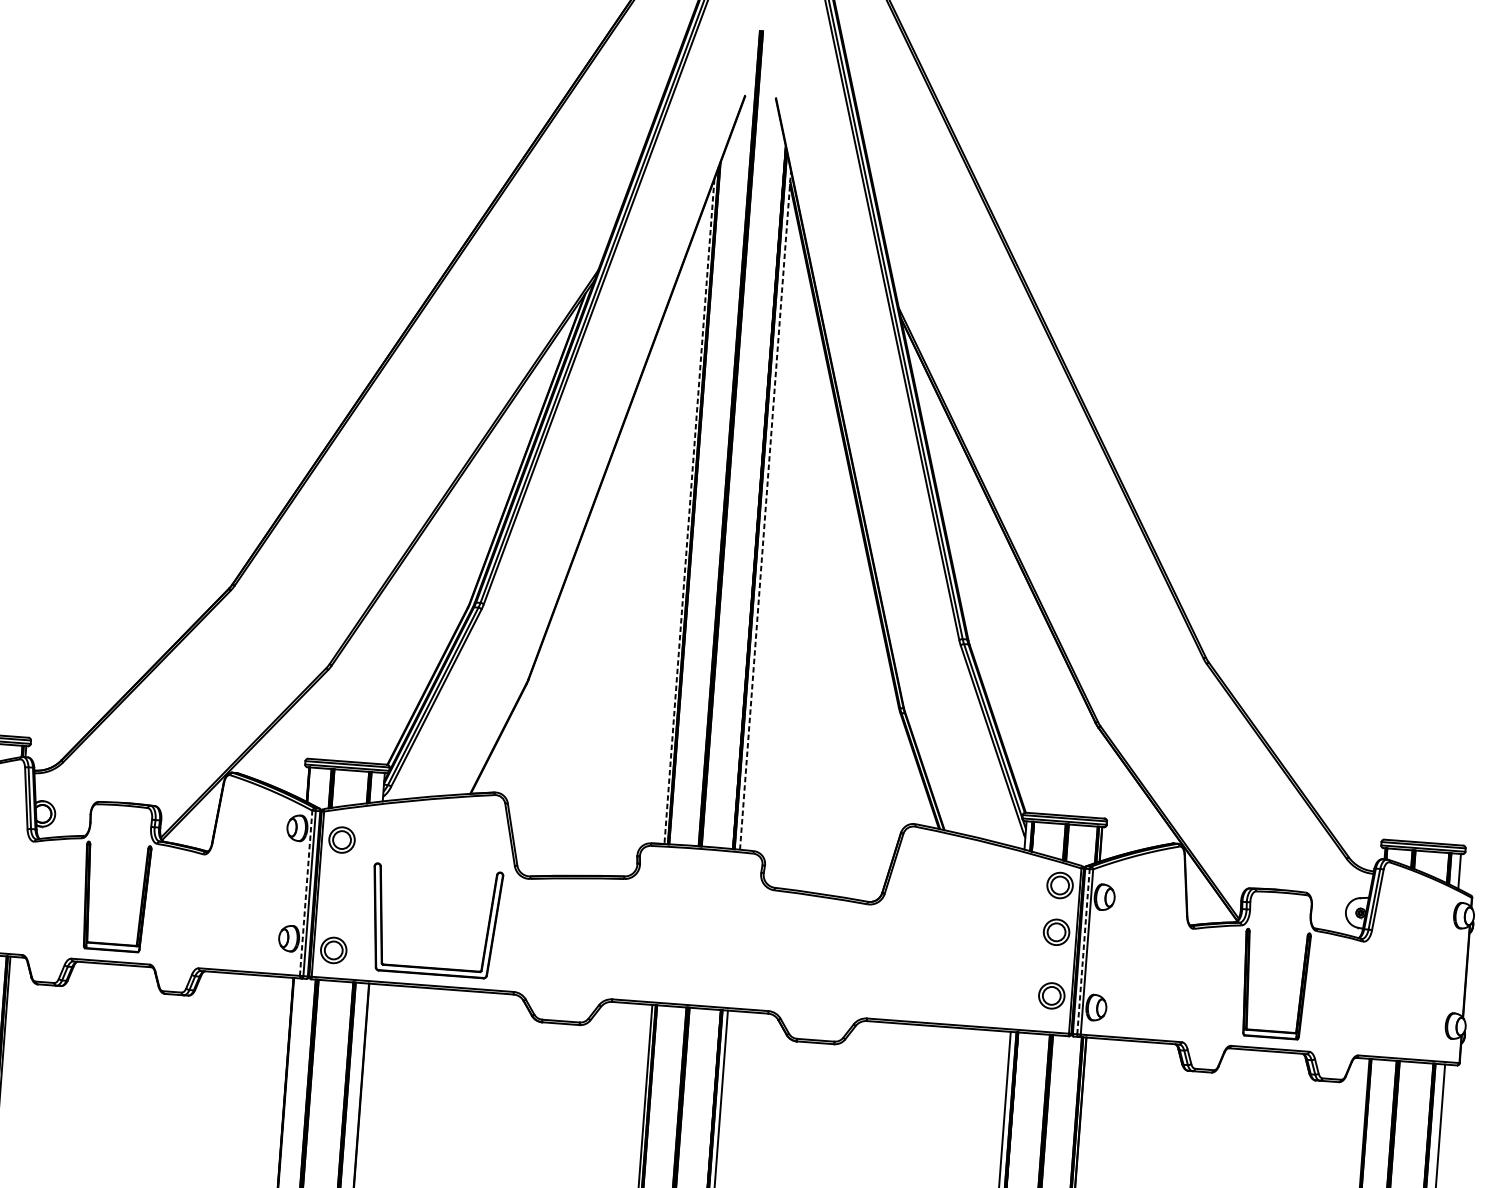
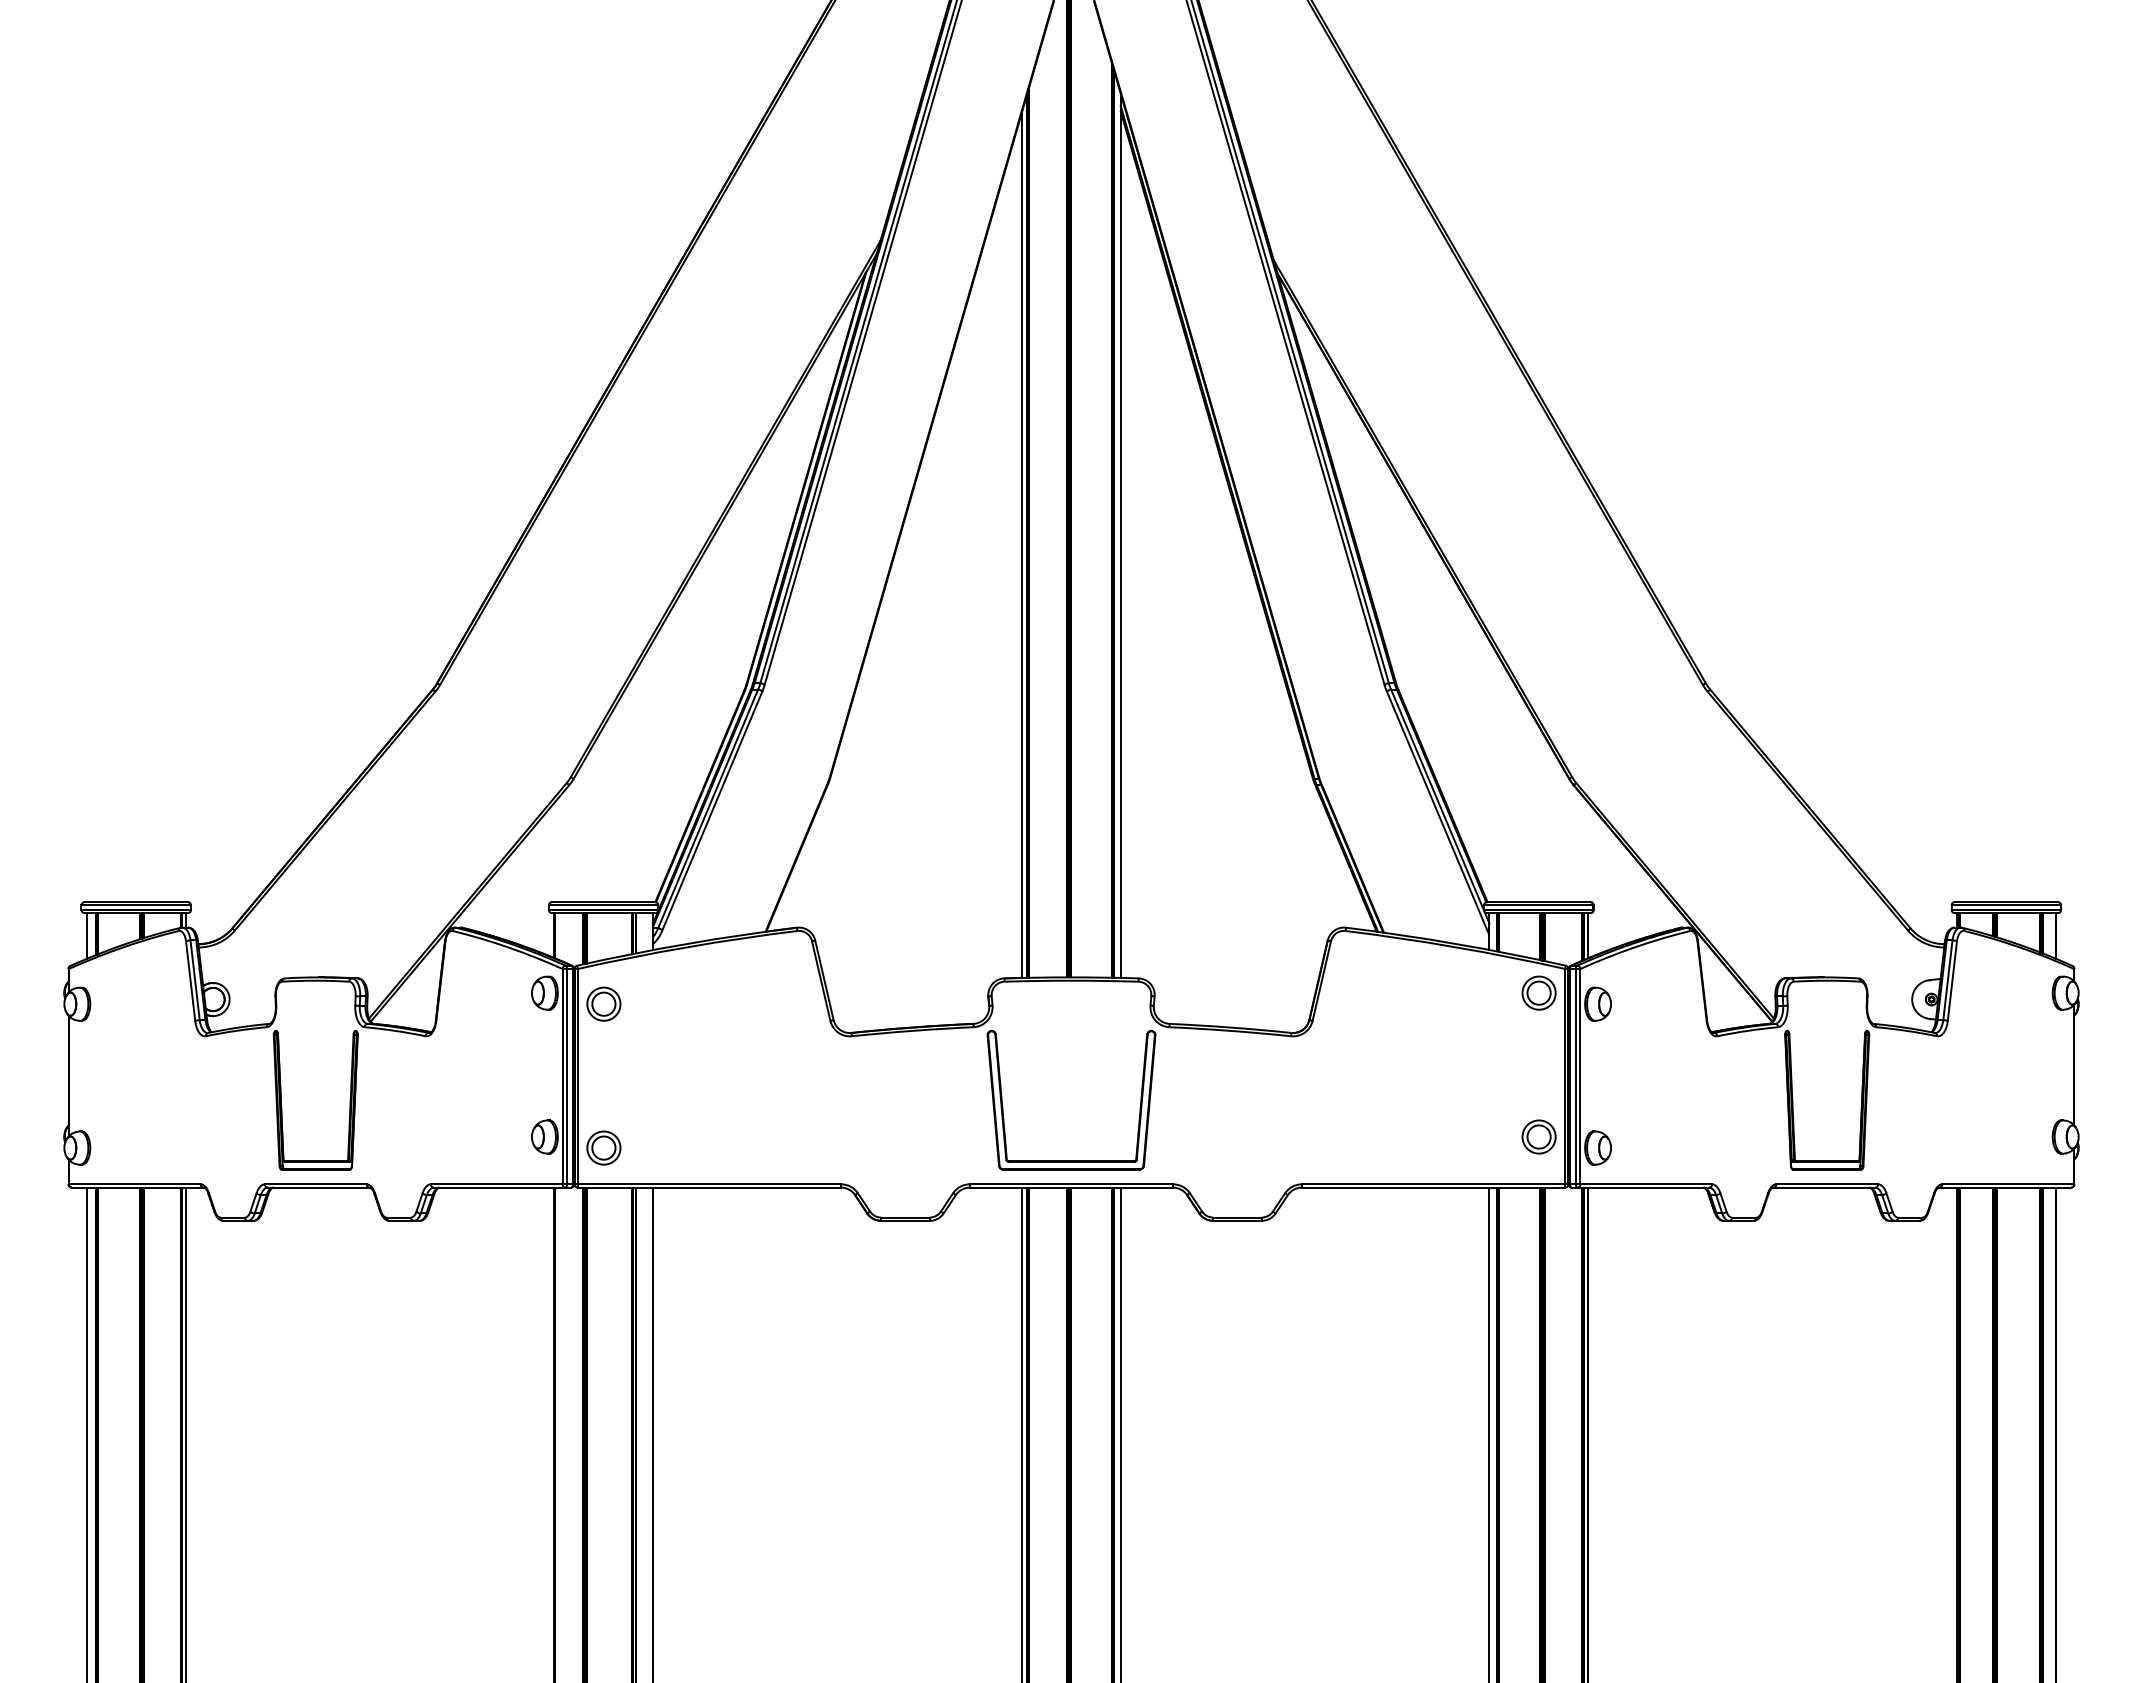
line: (765, 510) -> (1120, 535), dashed -> solid
line: (689, 512) -> (1022, 545), dashed -> solid
line: (306, 893) -> (562, 1076), dashed -> solid
part: (1056, 931) -> (1538, 1053), removed
line: (1083, 951) -> (1575, 1076), dashed -> solid
part: (431, 967) -> (1071, 1160), moved

